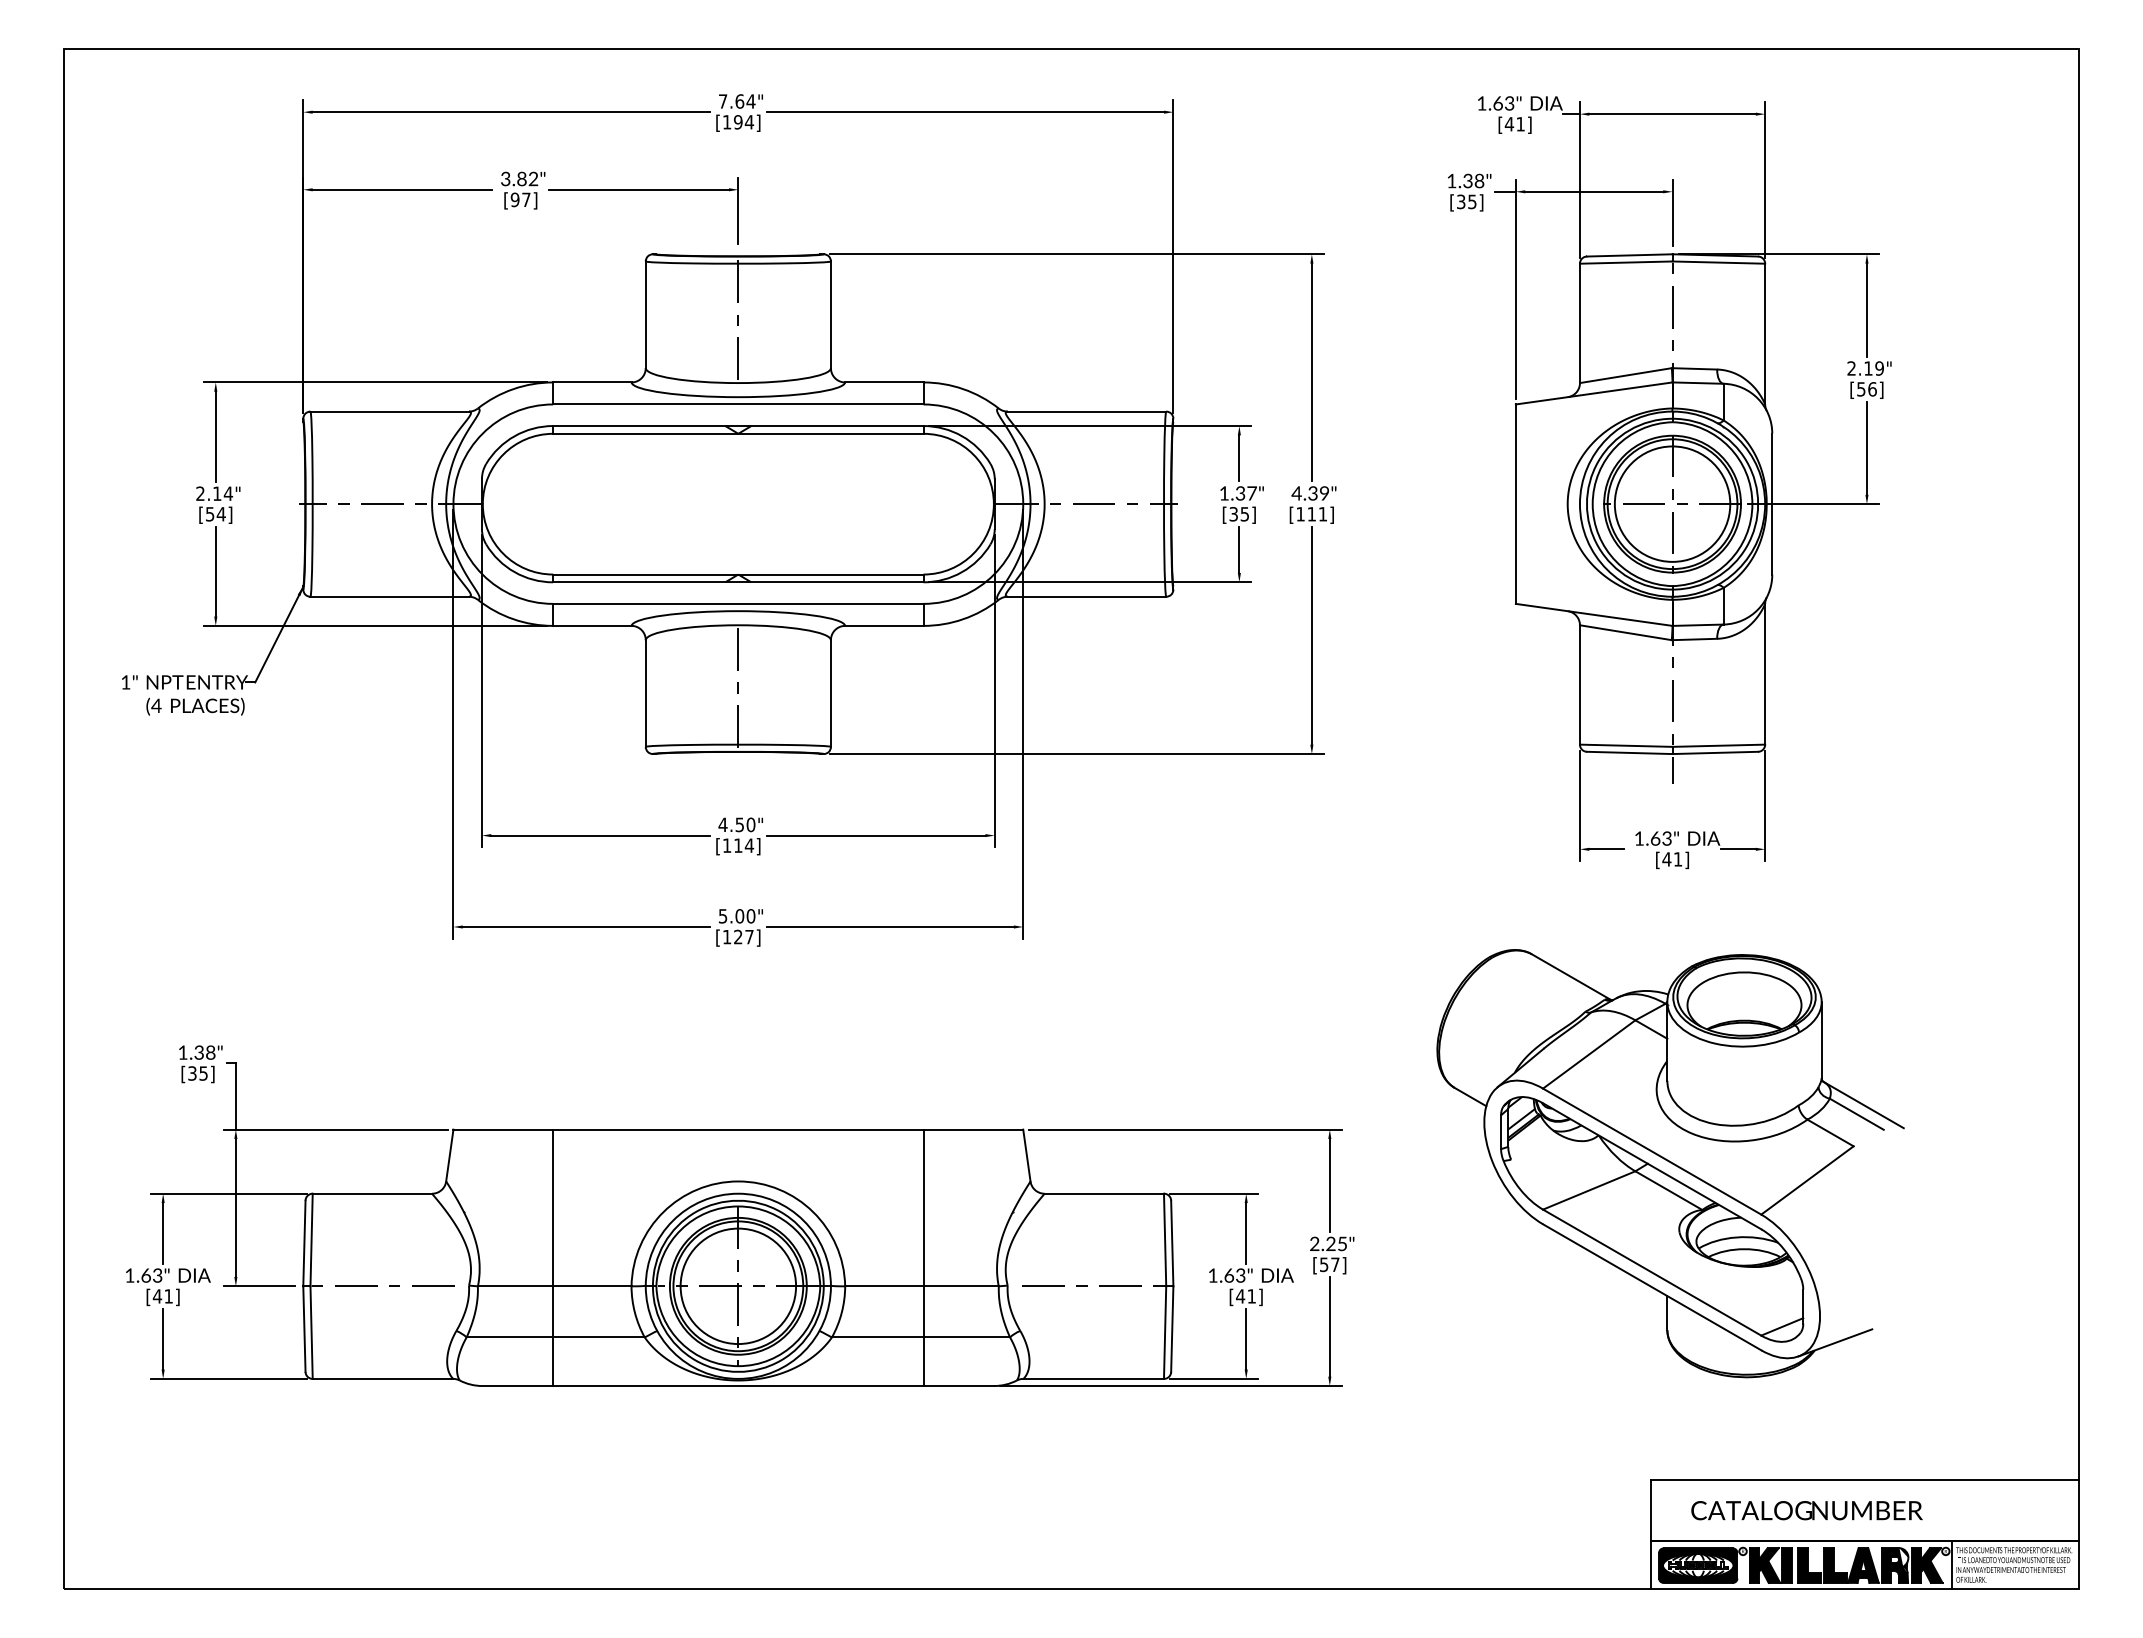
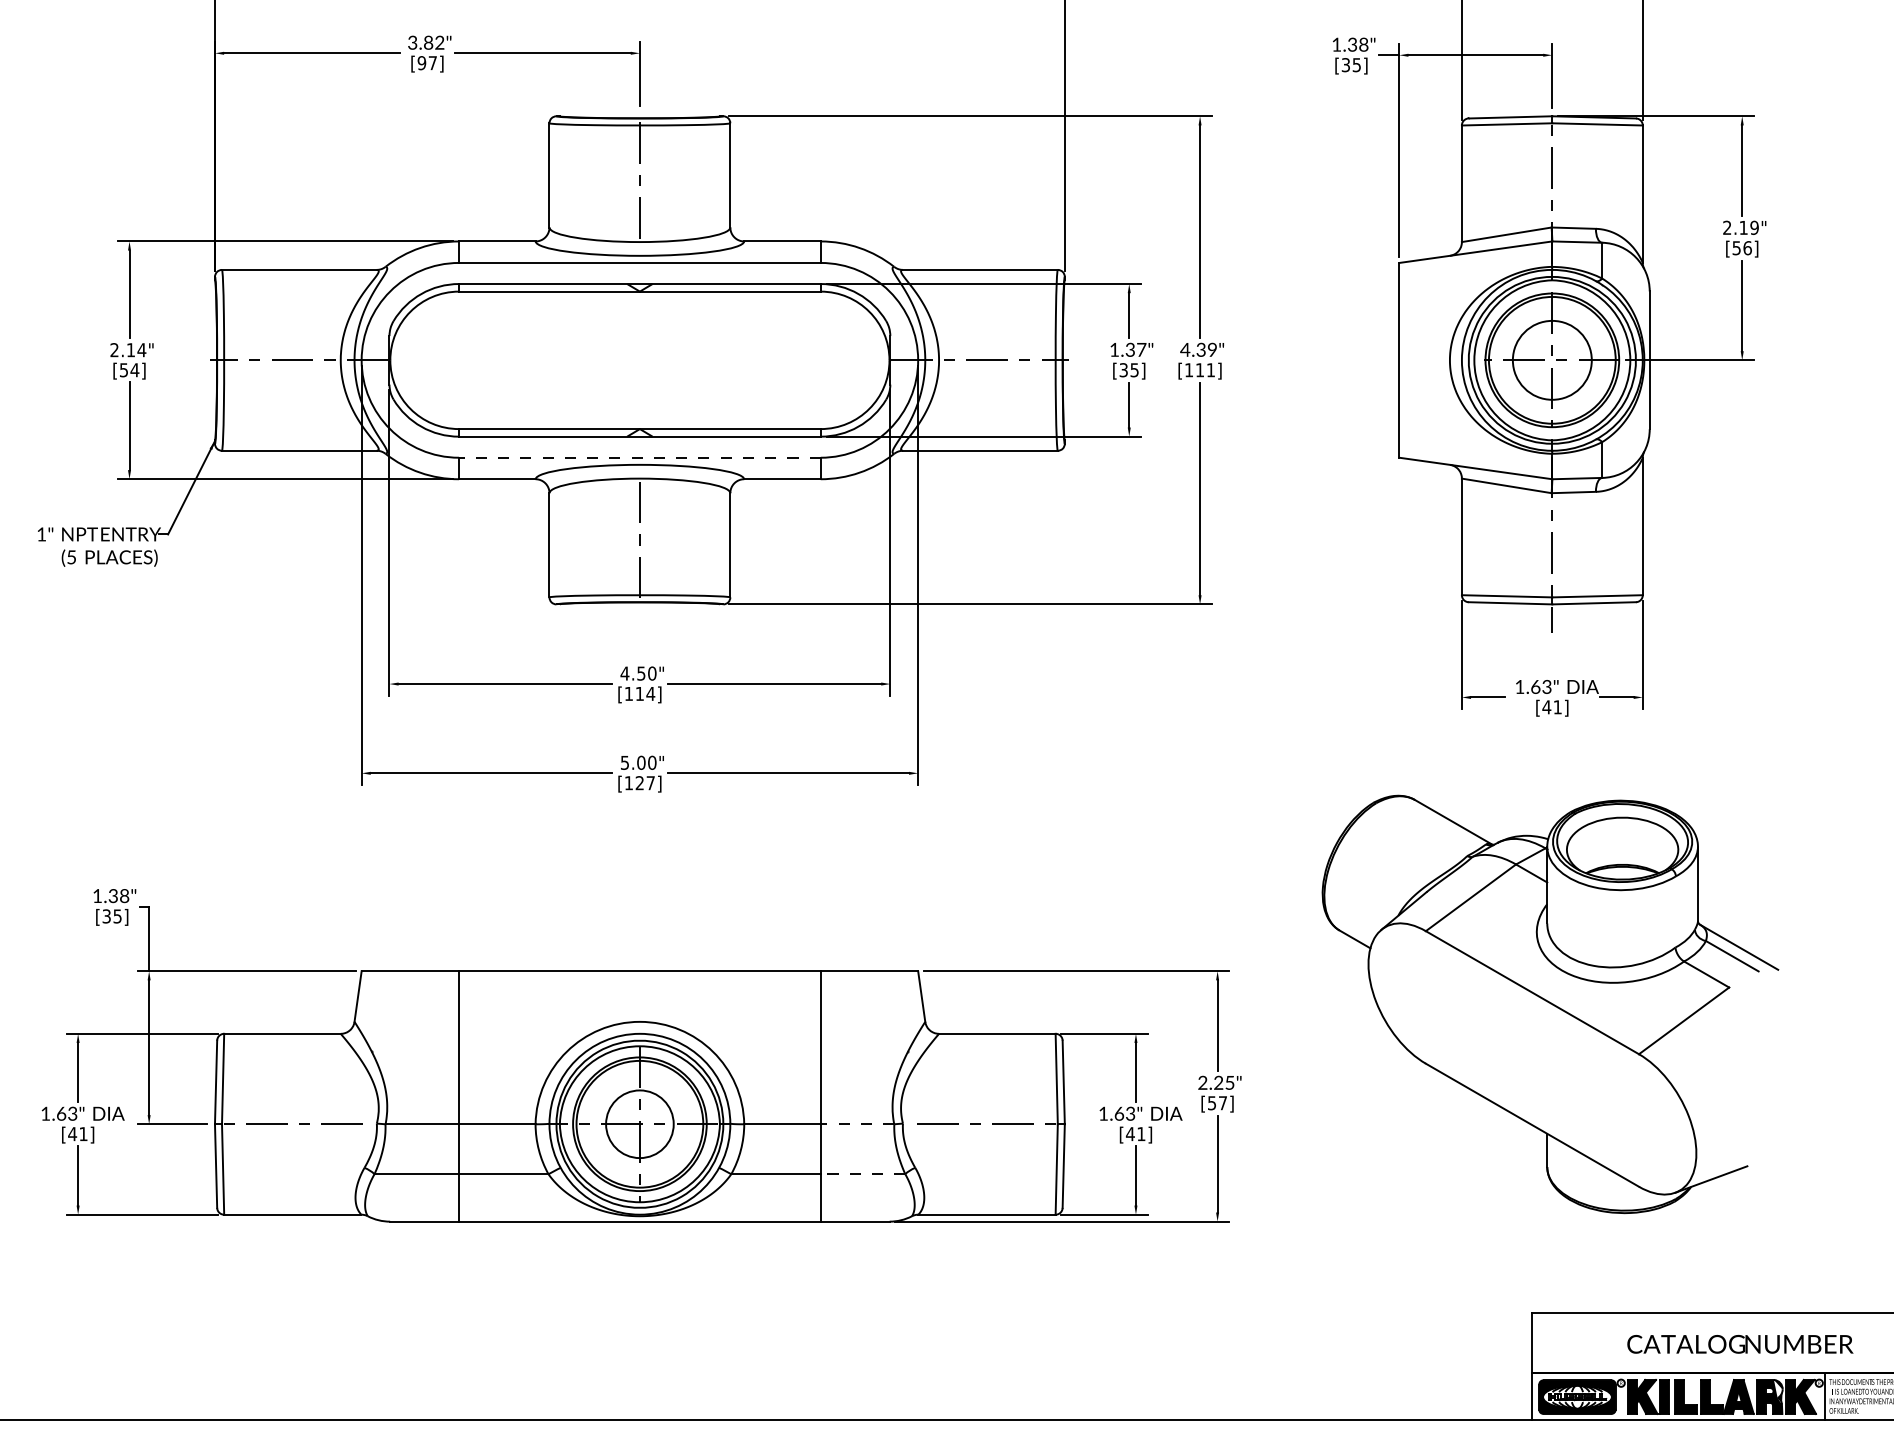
circle: (1672, 503) -> (1552, 359), size x0.7
line: (737, 603) -> (639, 457), solid -> dashed
text: (156, 705) -> (71, 556), (4 -> (5
part: (1652, 1219) -> (1532, 1059), removed
circle: (738, 1286) -> (640, 1124), size x0.6
line: (961, 1286) -> (857, 1124), solid -> dashed
line: (966, 1337) -> (862, 1174), solid -> dashed
text: (1806, 1510) -> (1739, 1344), moved

